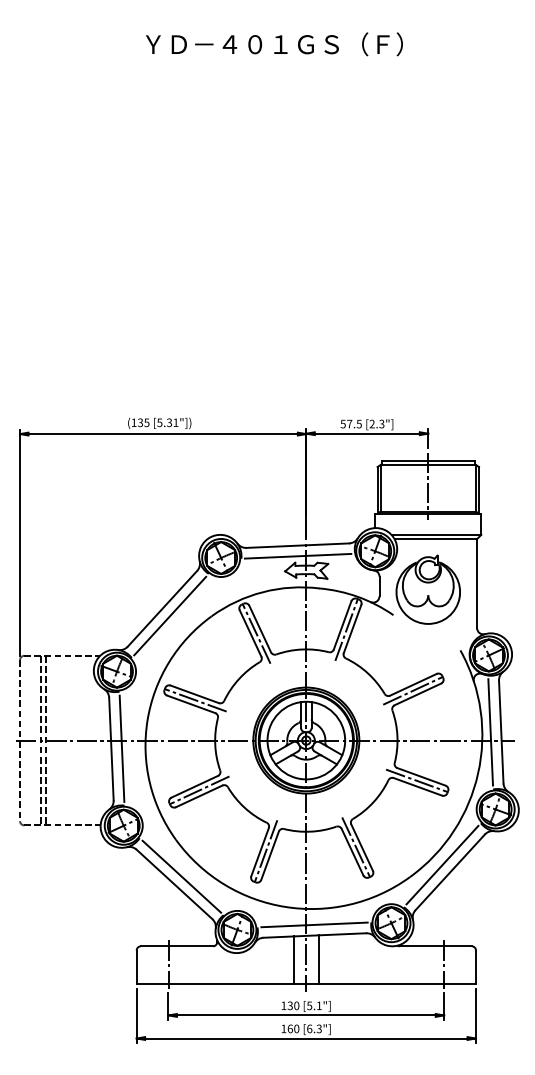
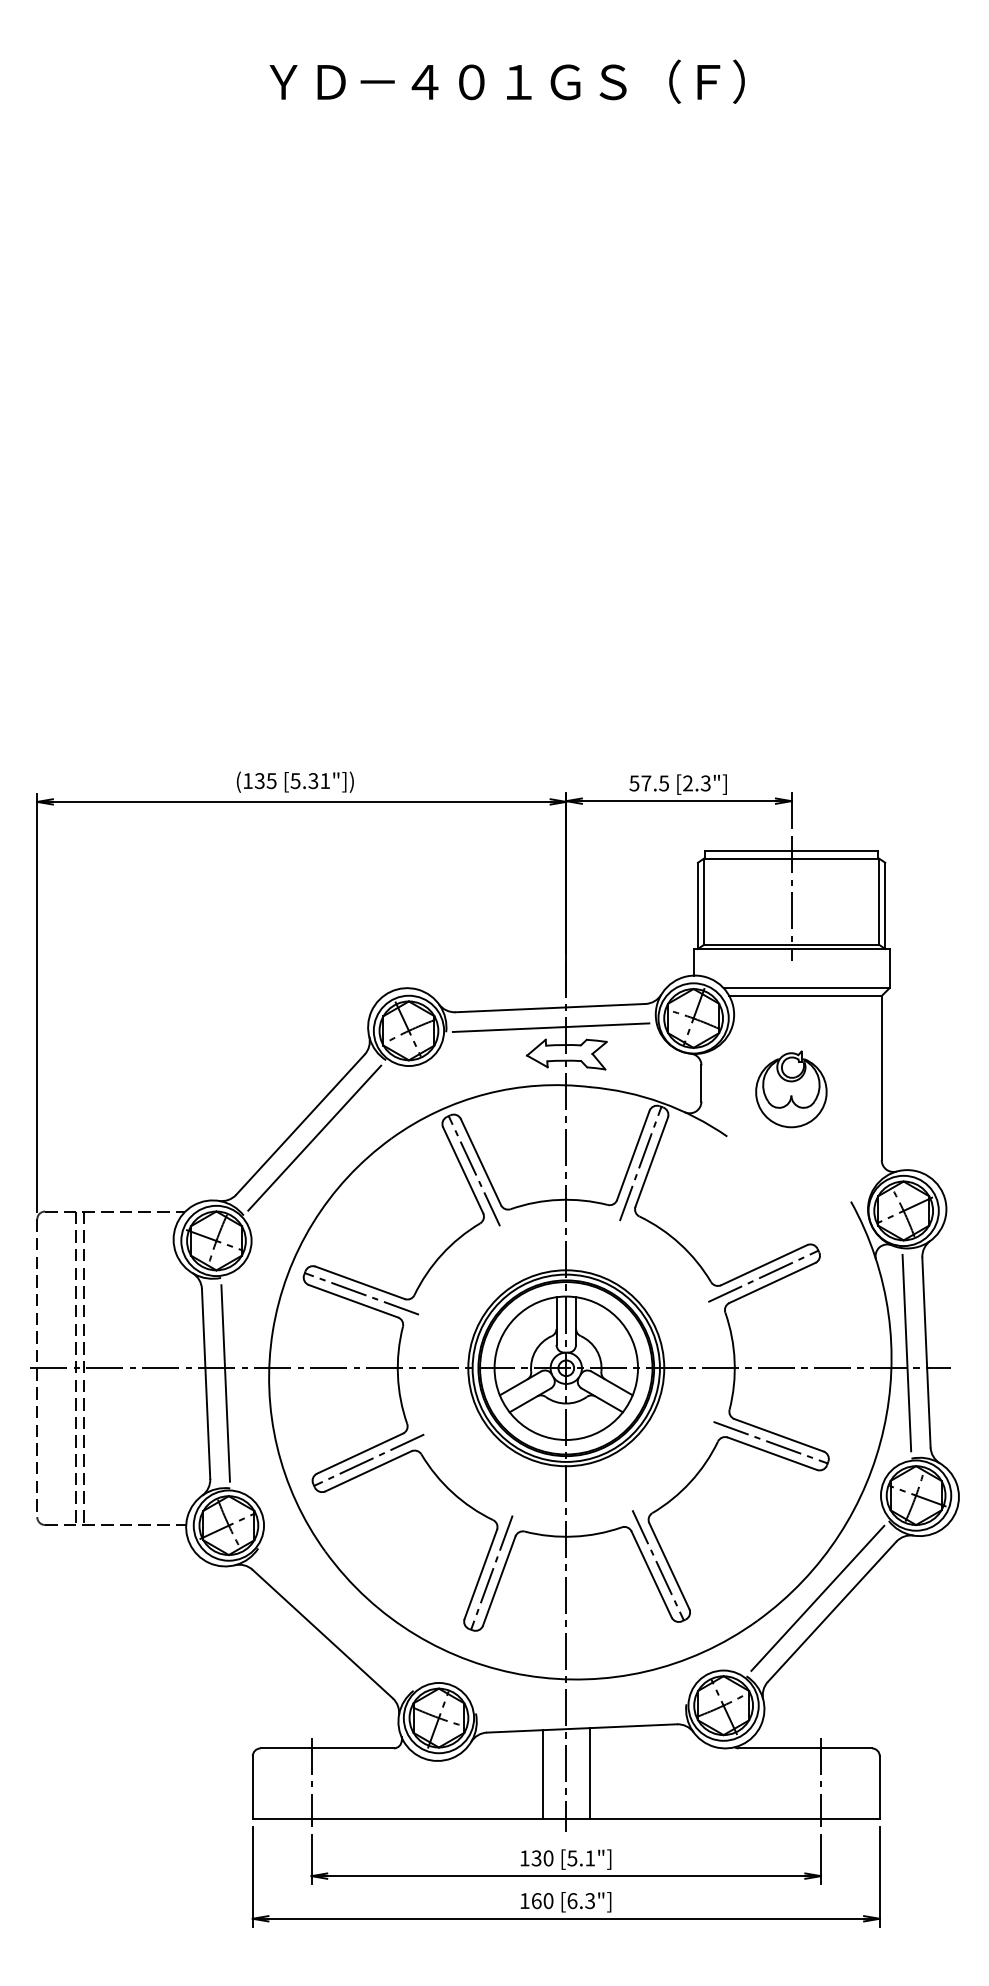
part: (427, 589) -> (790, 1089), size x0.6
line: (181, 876) -> (335, 1619), removed
line: (314, 924) -> (581, 1708), removed

